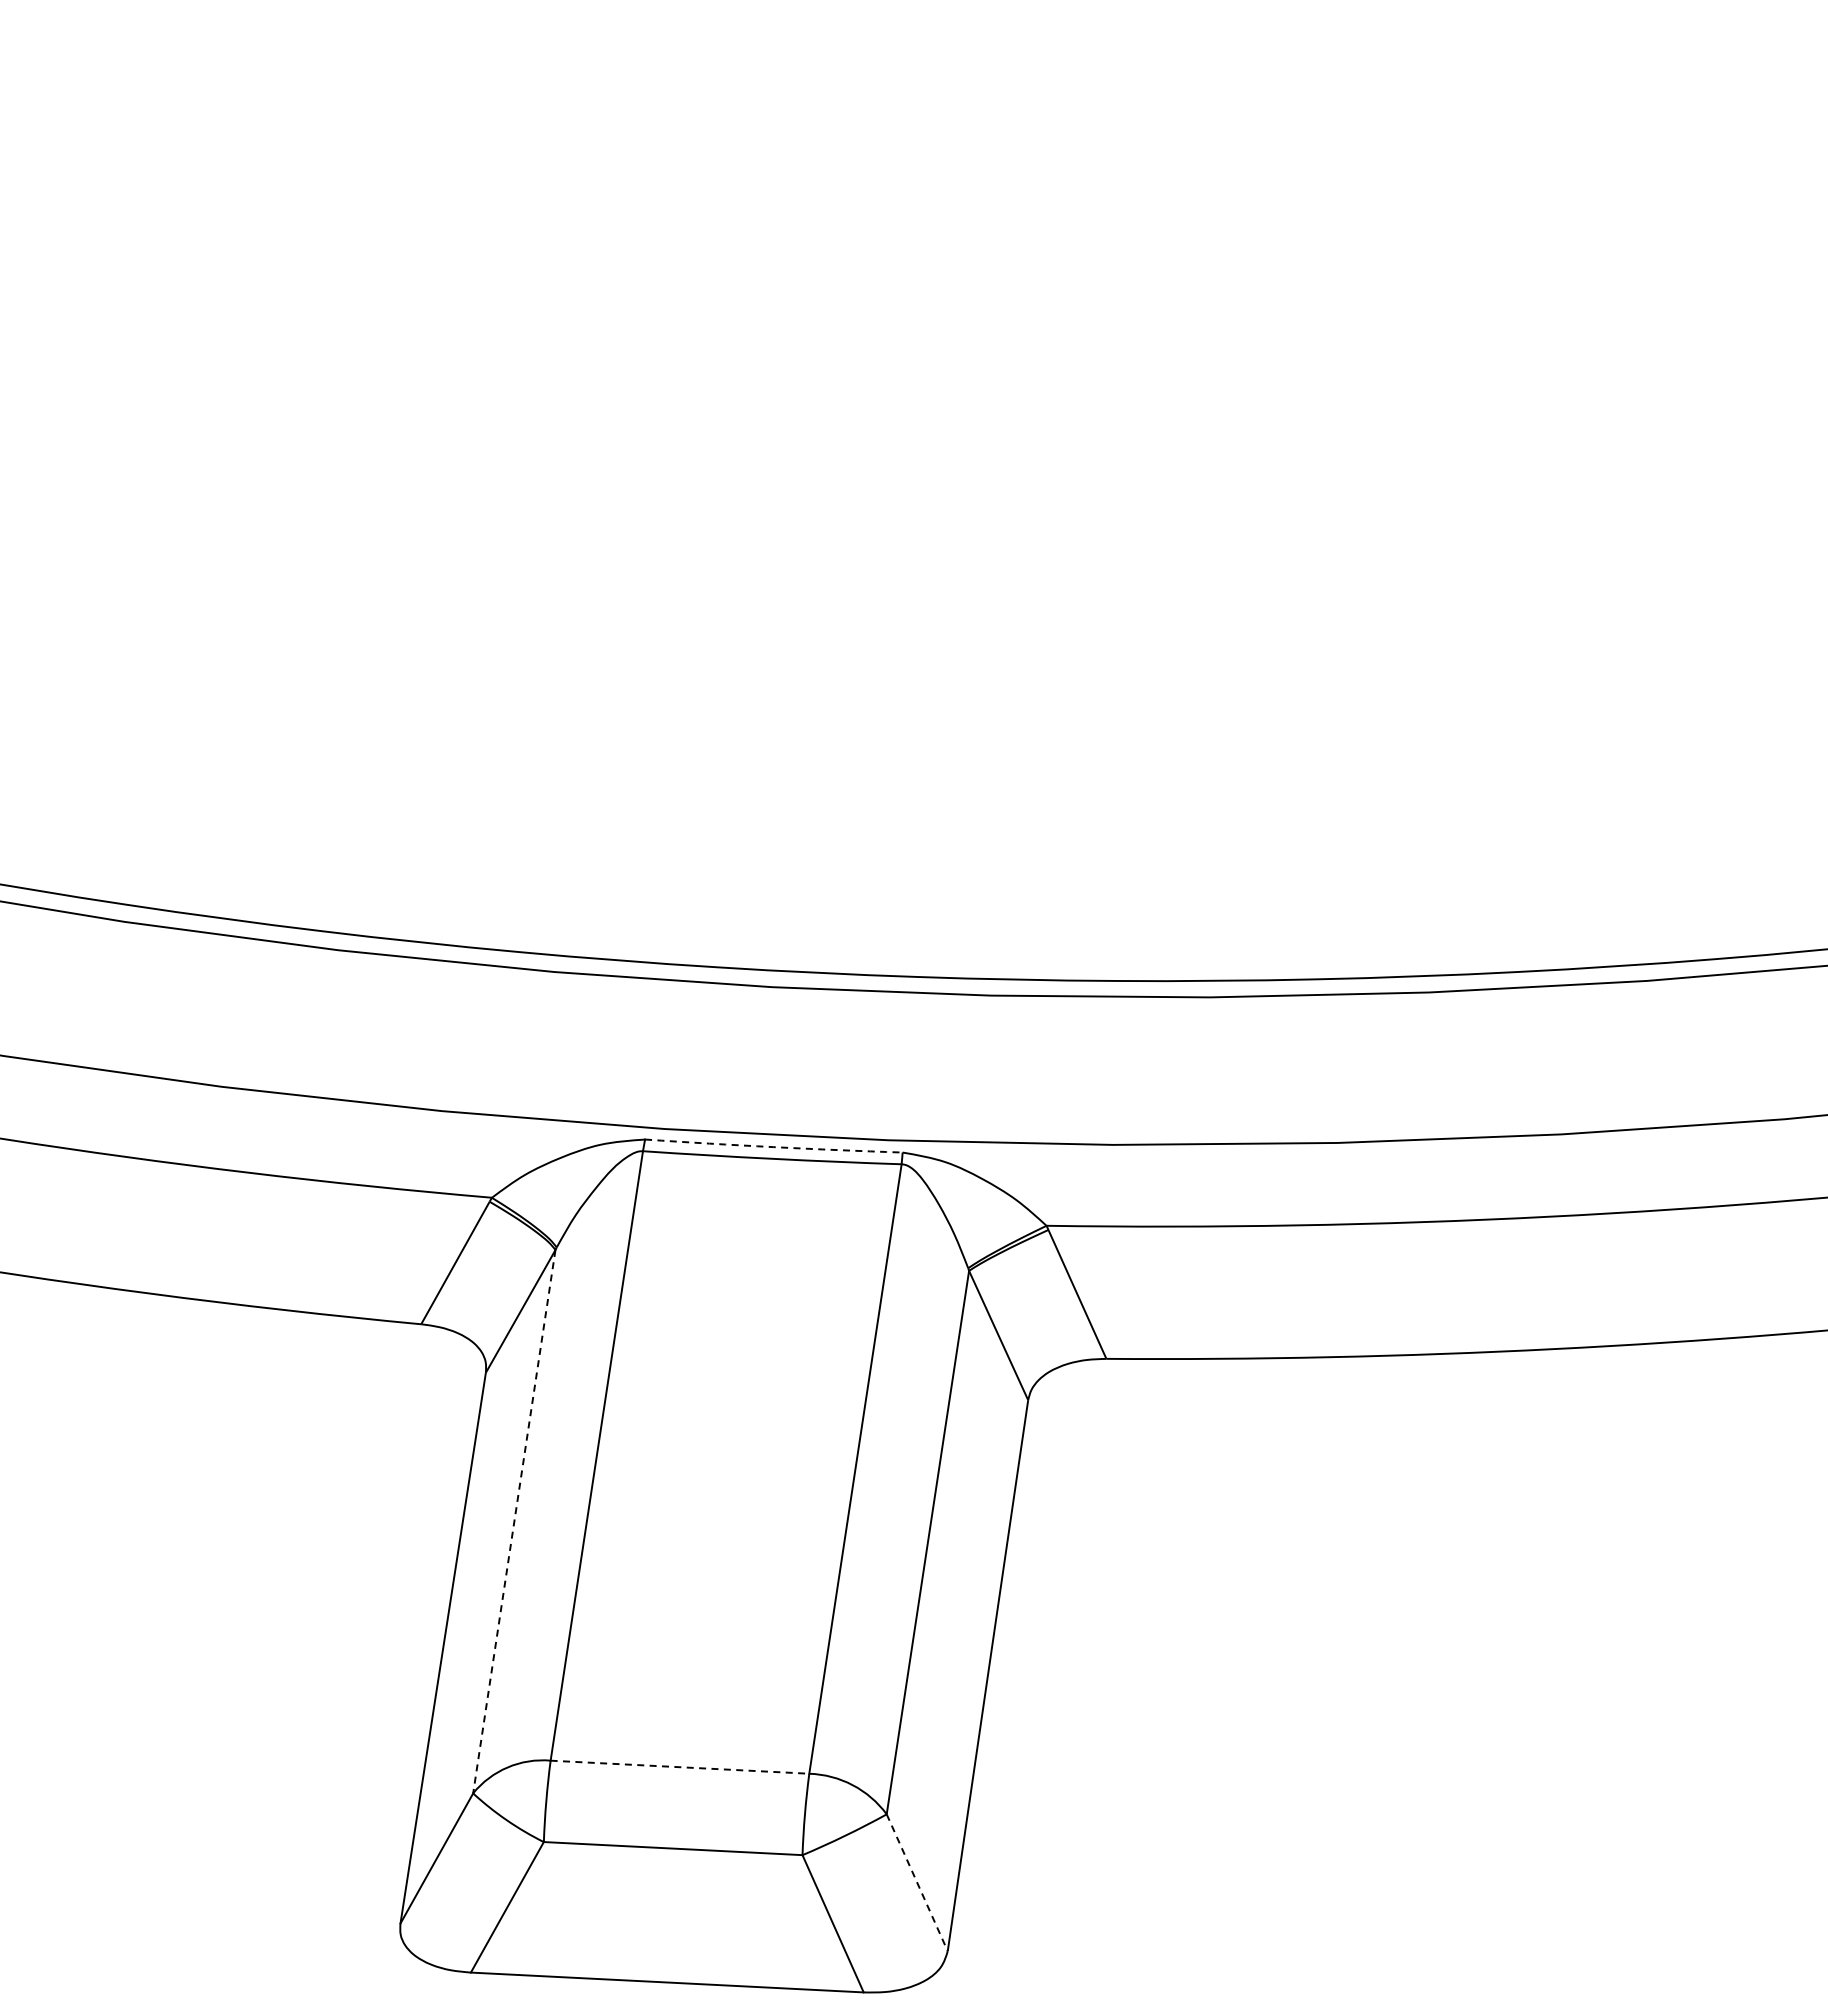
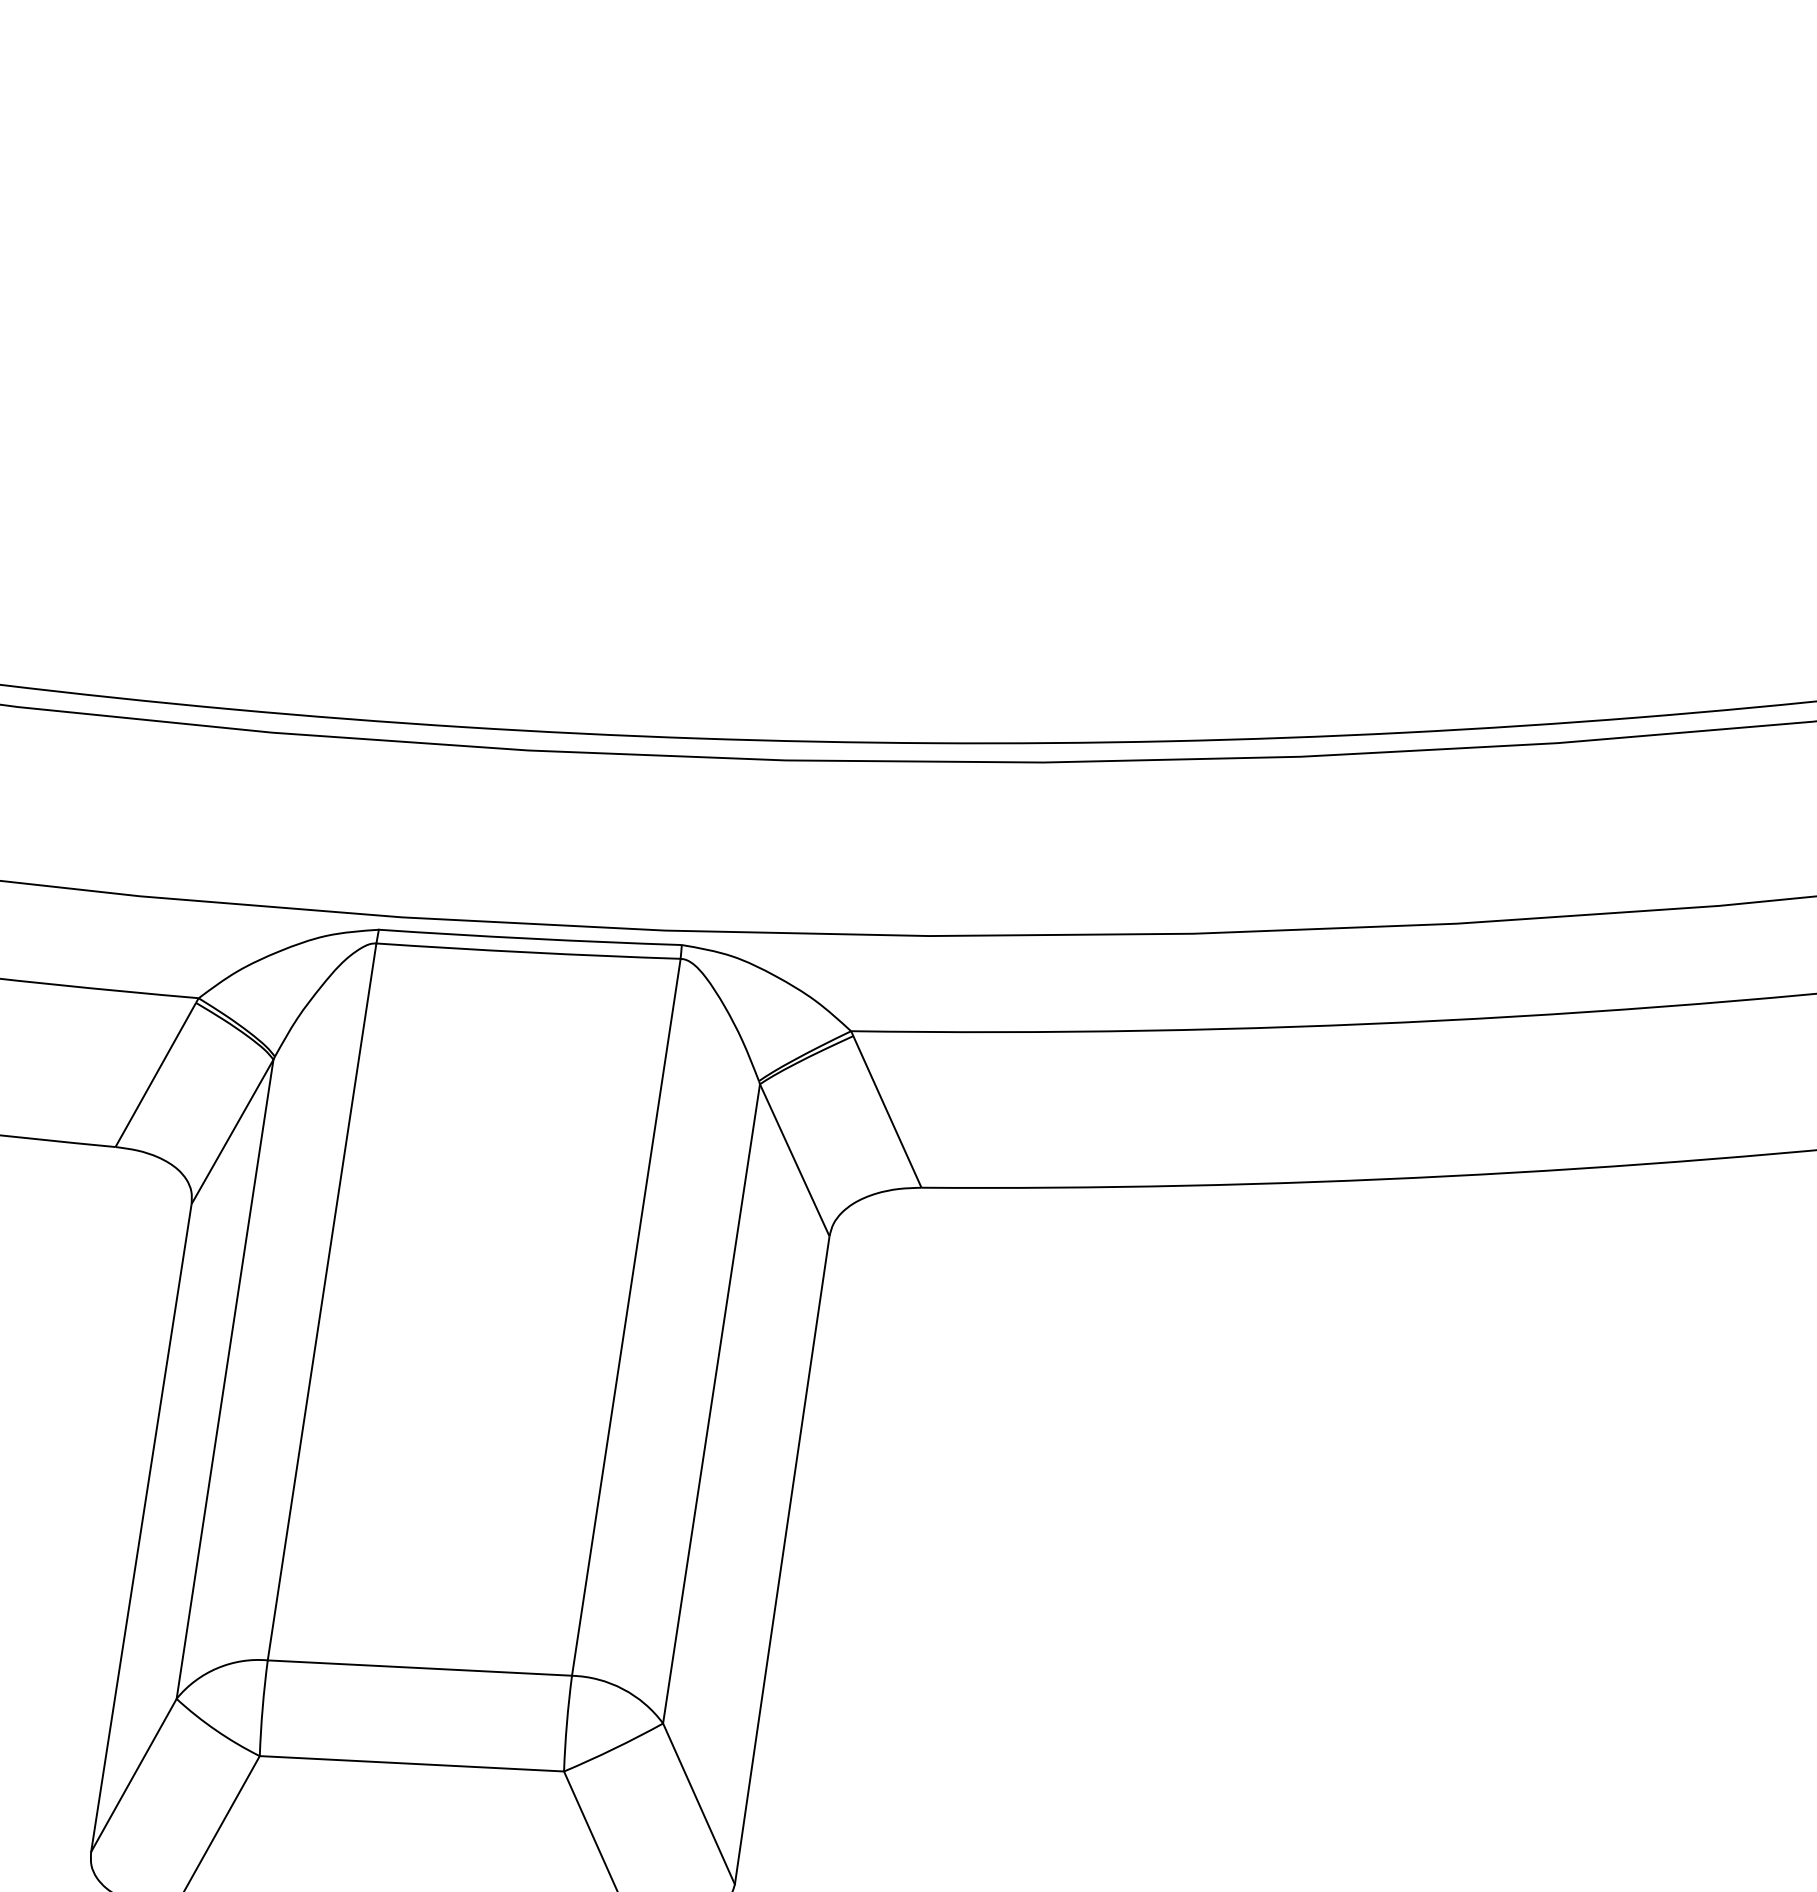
arc: (773, 1147) -> (529, 939), dashed -> solid
line: (514, 1521) -> (225, 1379), dashed -> solid
line: (680, 1767) -> (420, 1668), dashed -> solid
line: (917, 1882) -> (699, 1803), dashed -> solid

